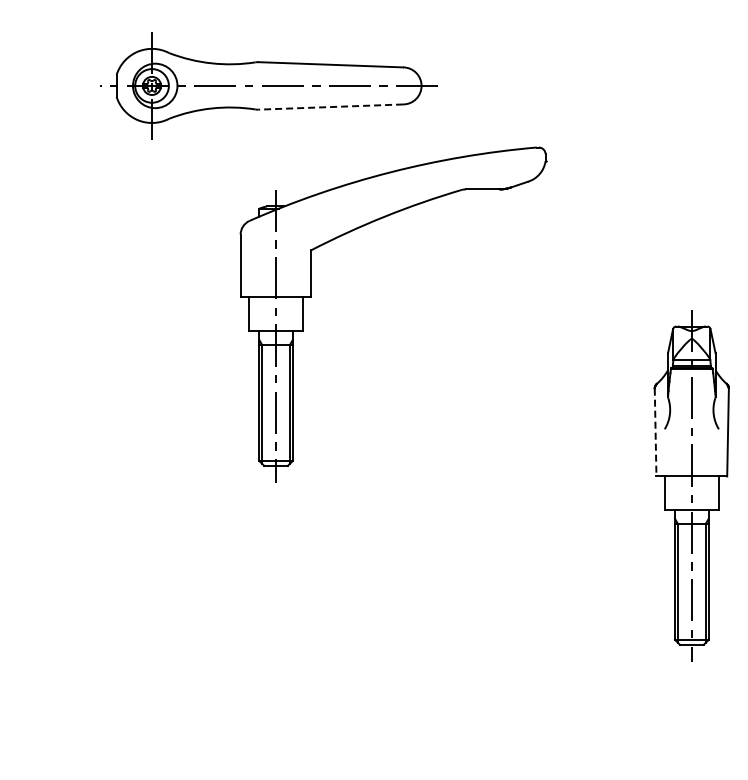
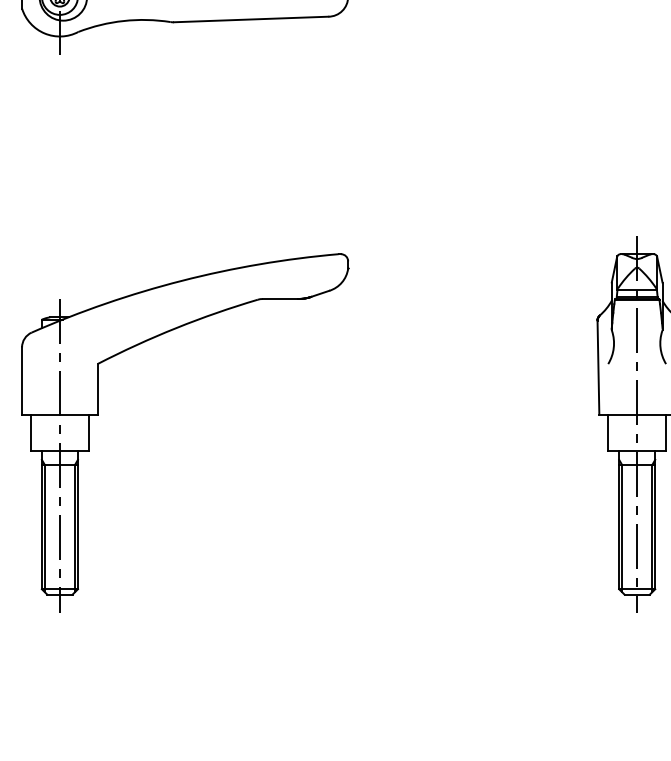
line: (330, 107) -> (250, 19), dashed -> solid
part: (311, 297) -> (97, 414), moved
line: (655, 432) -> (598, 367), dashed -> solid

